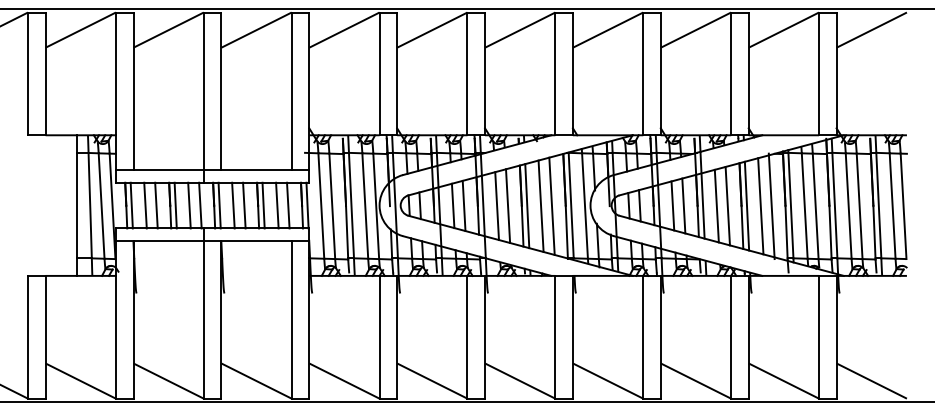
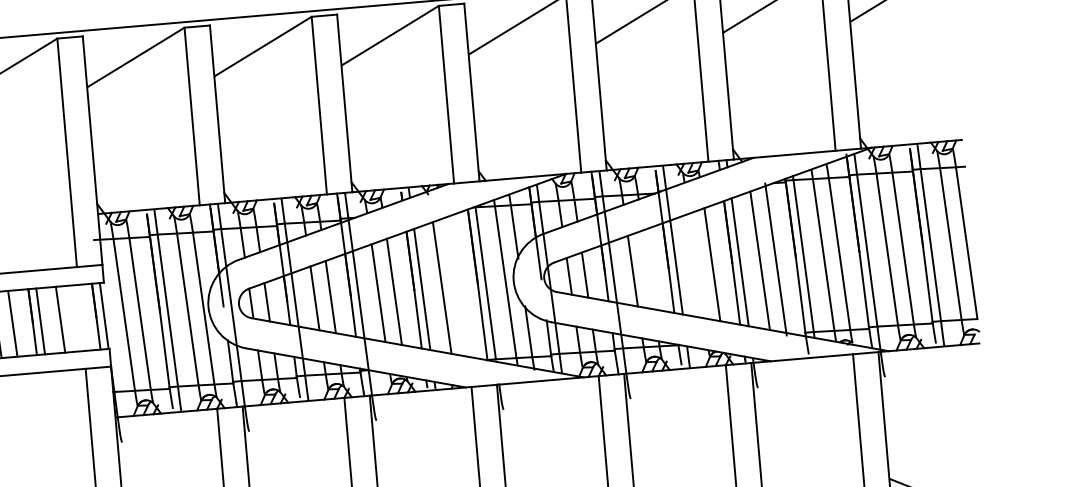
line: (288, 205) -> (76, 318), removed
line: (551, 205) -> (457, 285), removed
line: (683, 205) -> (648, 269), removed
line: (716, 205) -> (695, 265), removed

